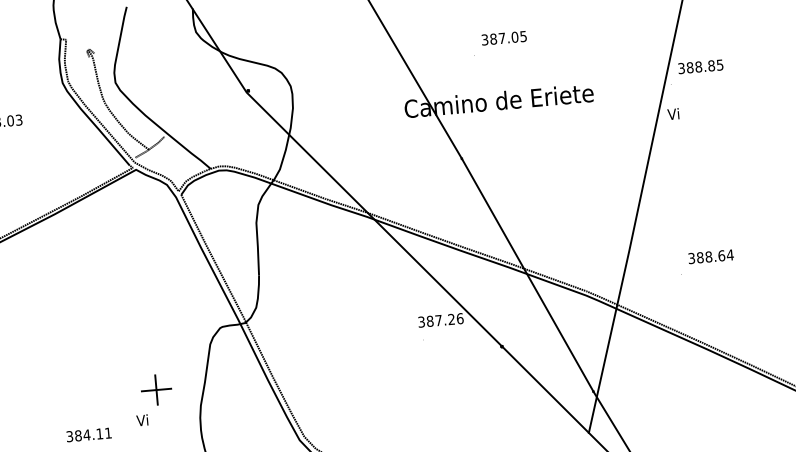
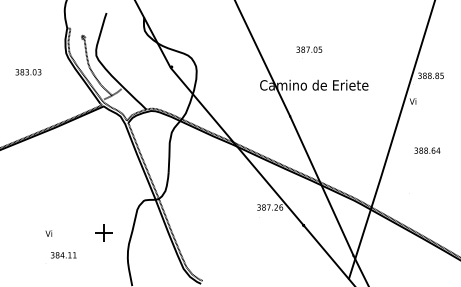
text: (504, 37) -> (309, 49), moved
text: (711, 256) -> (427, 150), moved
text: (141, 420) -> (48, 233), moved

